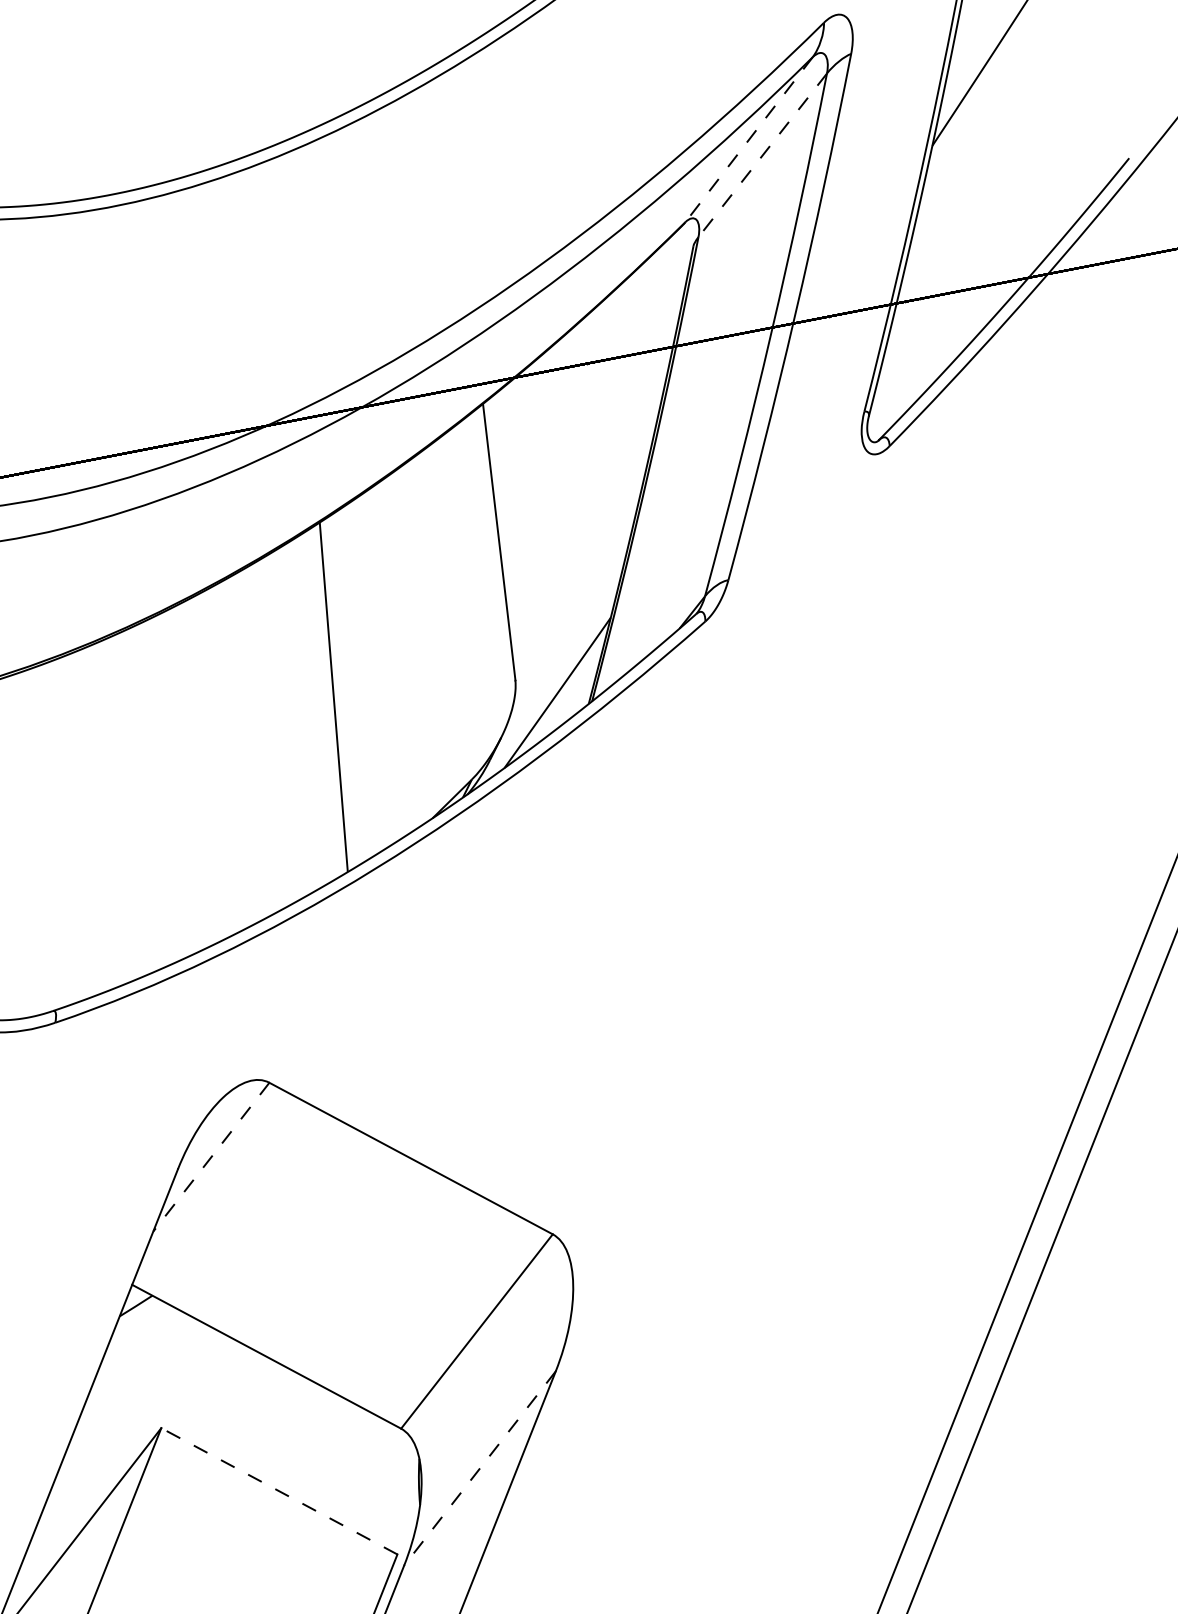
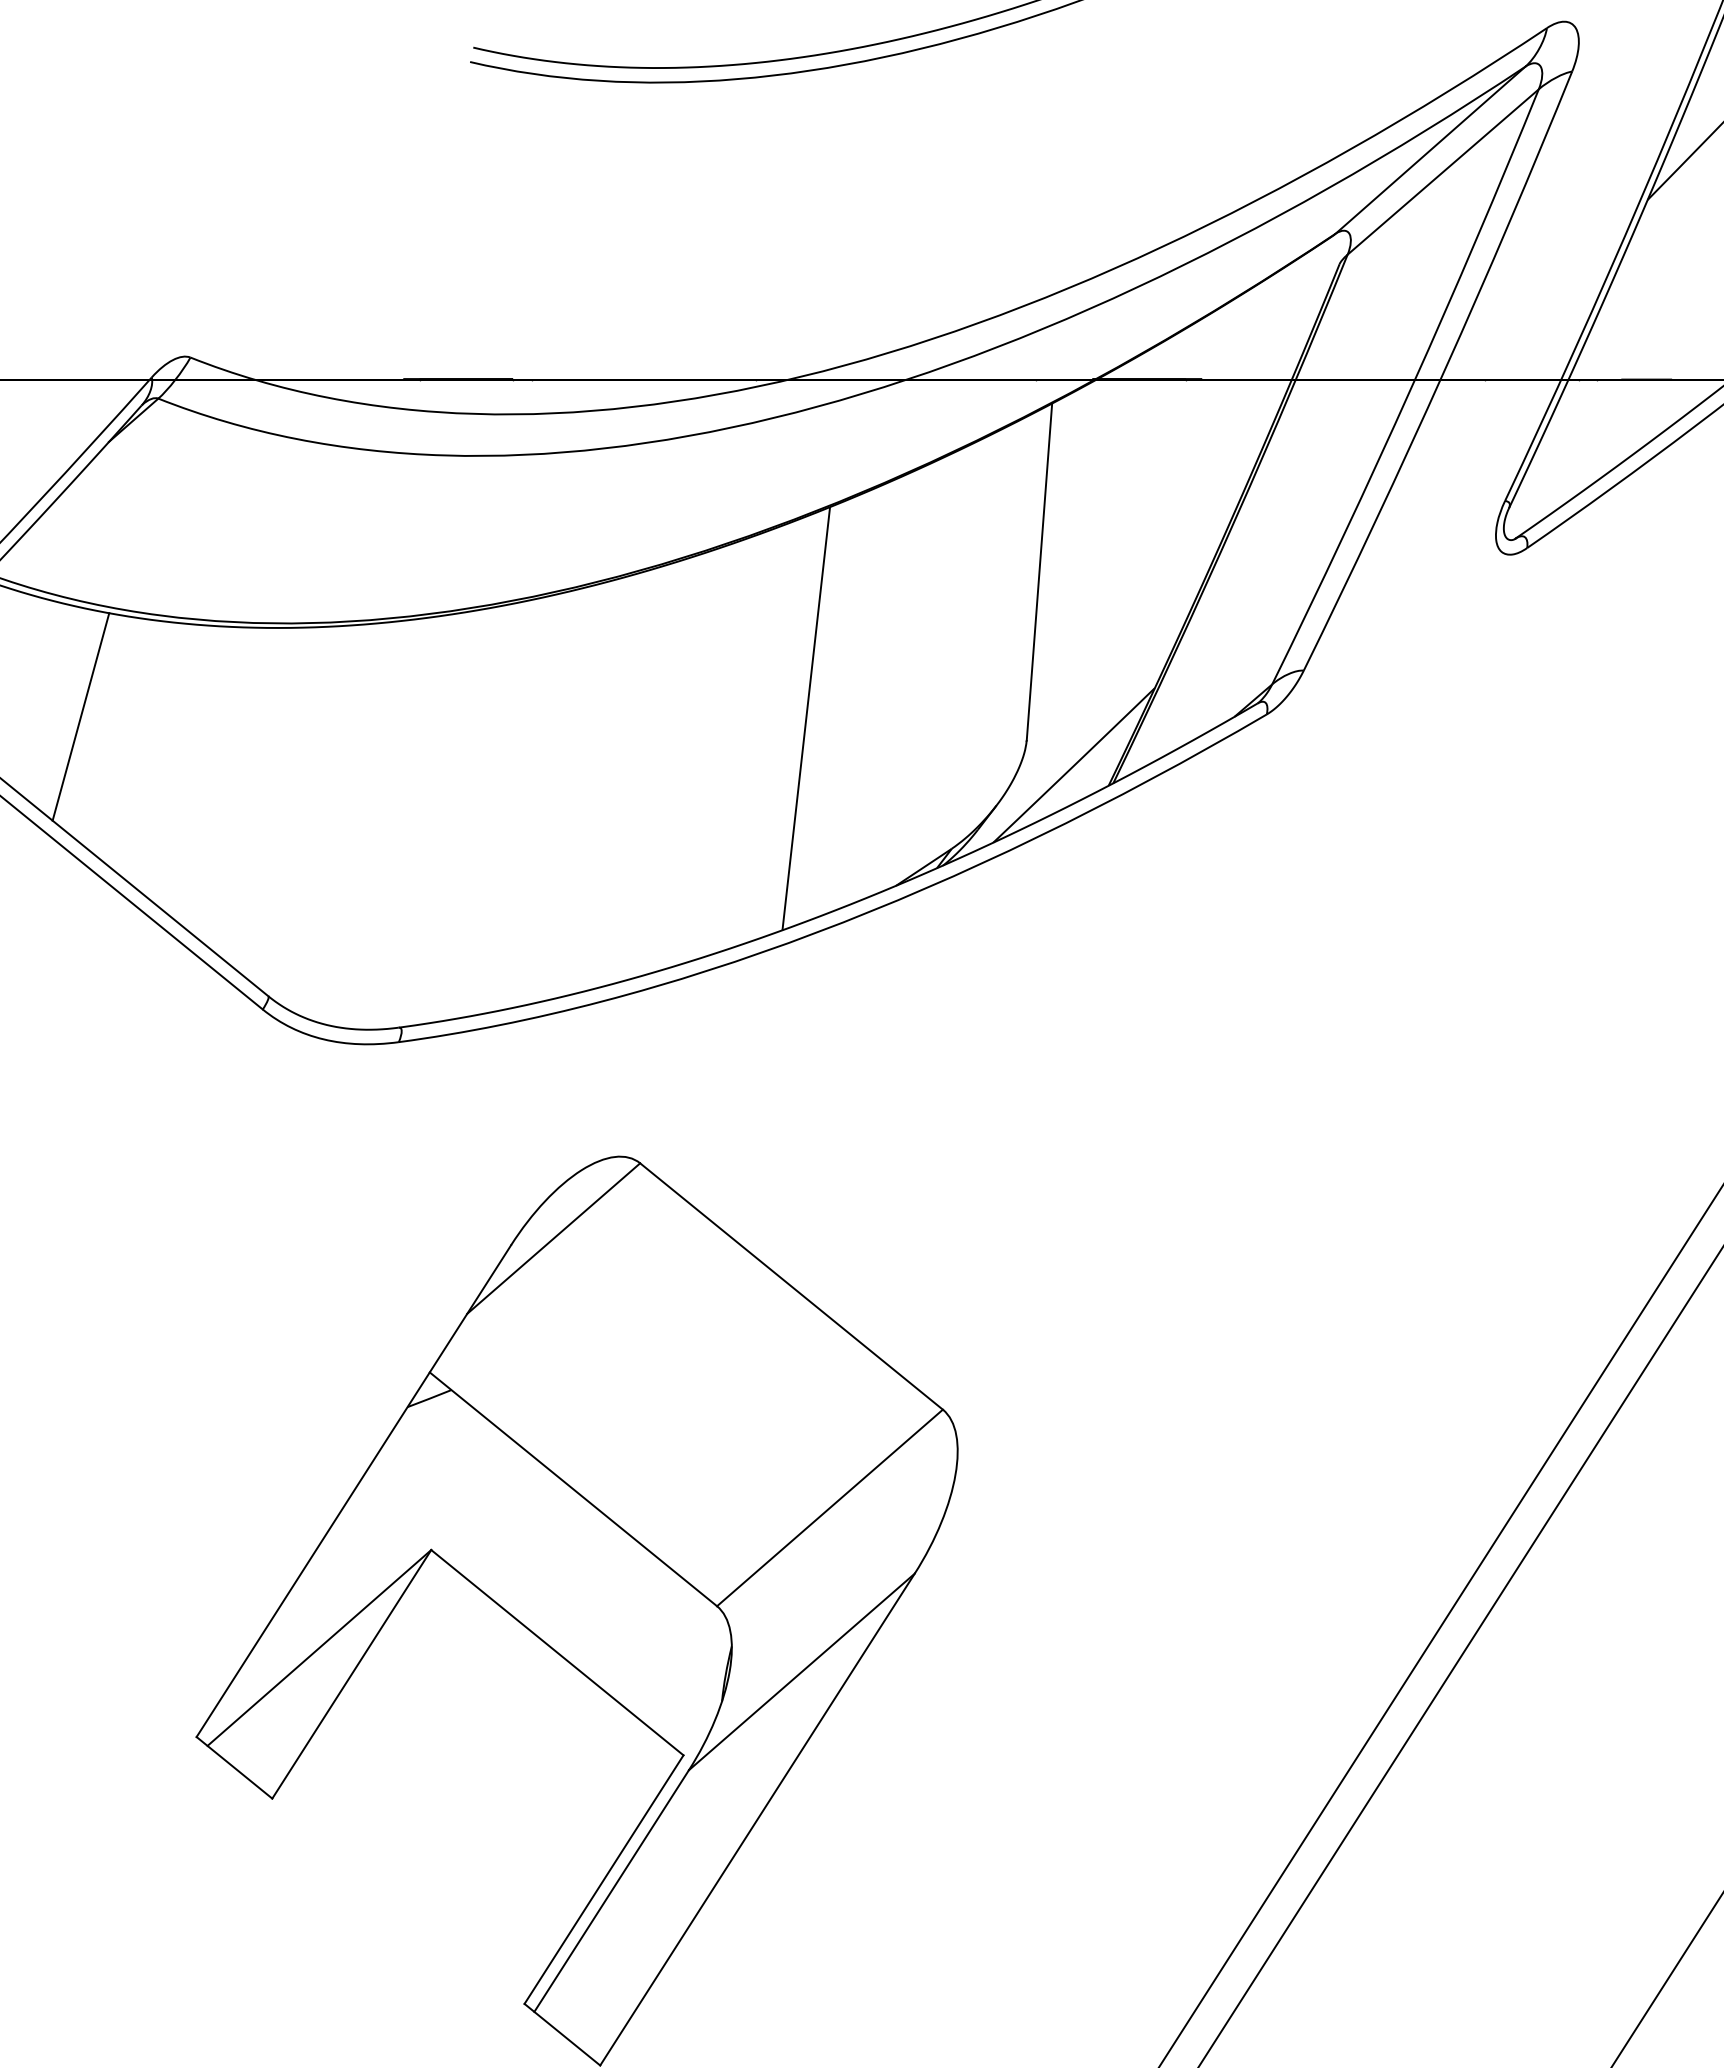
line: (749, 139) -> (1430, 150), dashed -> solid
line: (762, 155) -> (1442, 172), dashed -> solid
line: (211, 1157) -> (553, 1238), dashed -> solid
line: (479, 1468) -> (801, 1671), dashed -> solid
line: (279, 1491) -> (557, 1652), dashed -> solid

